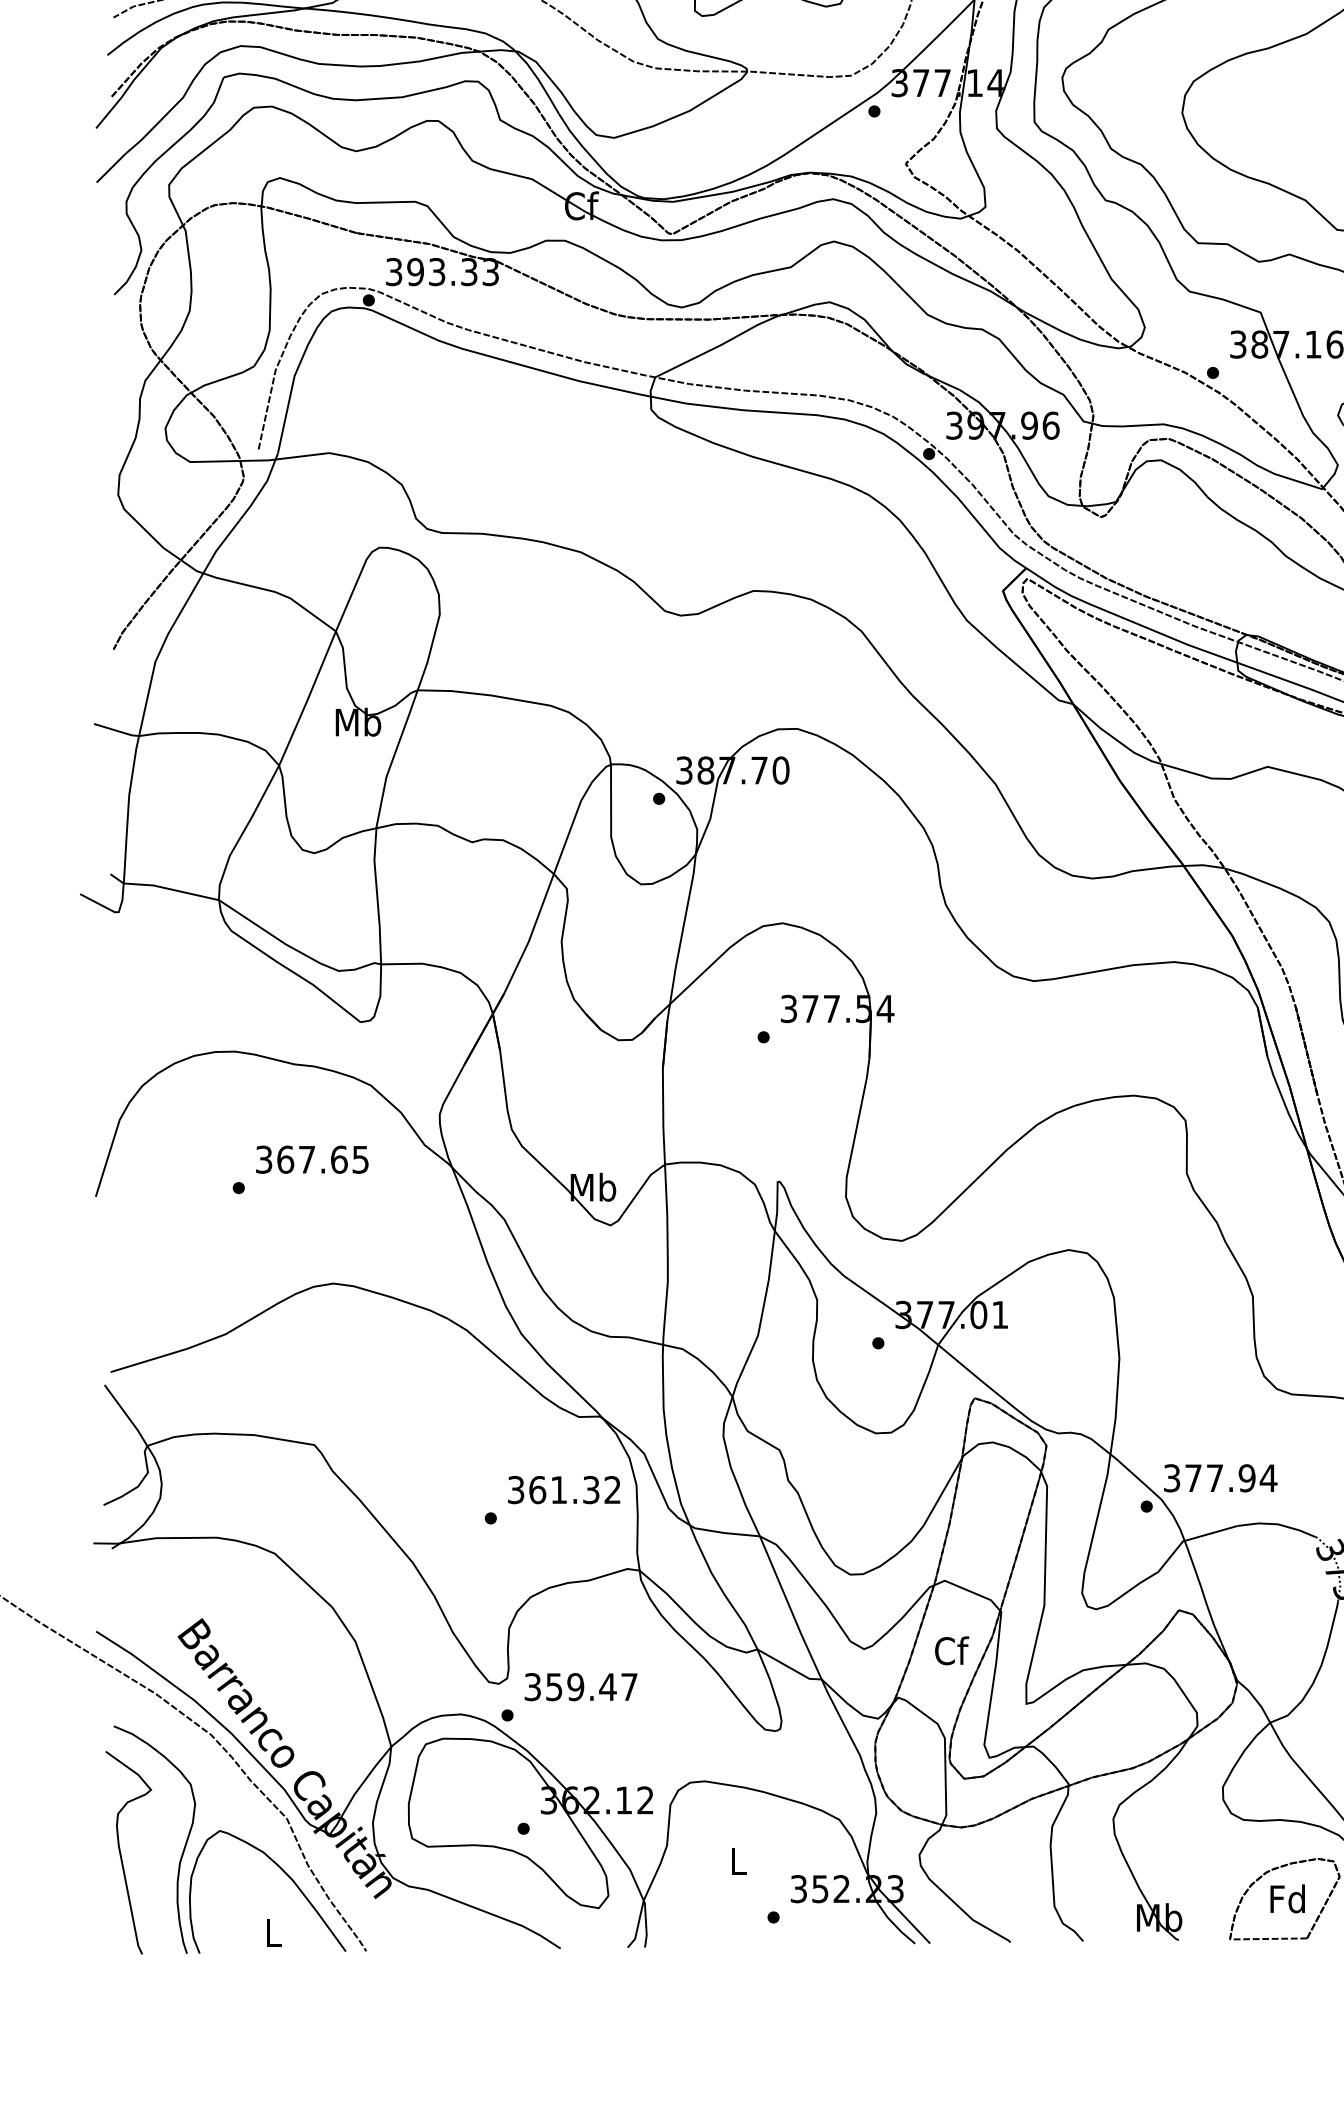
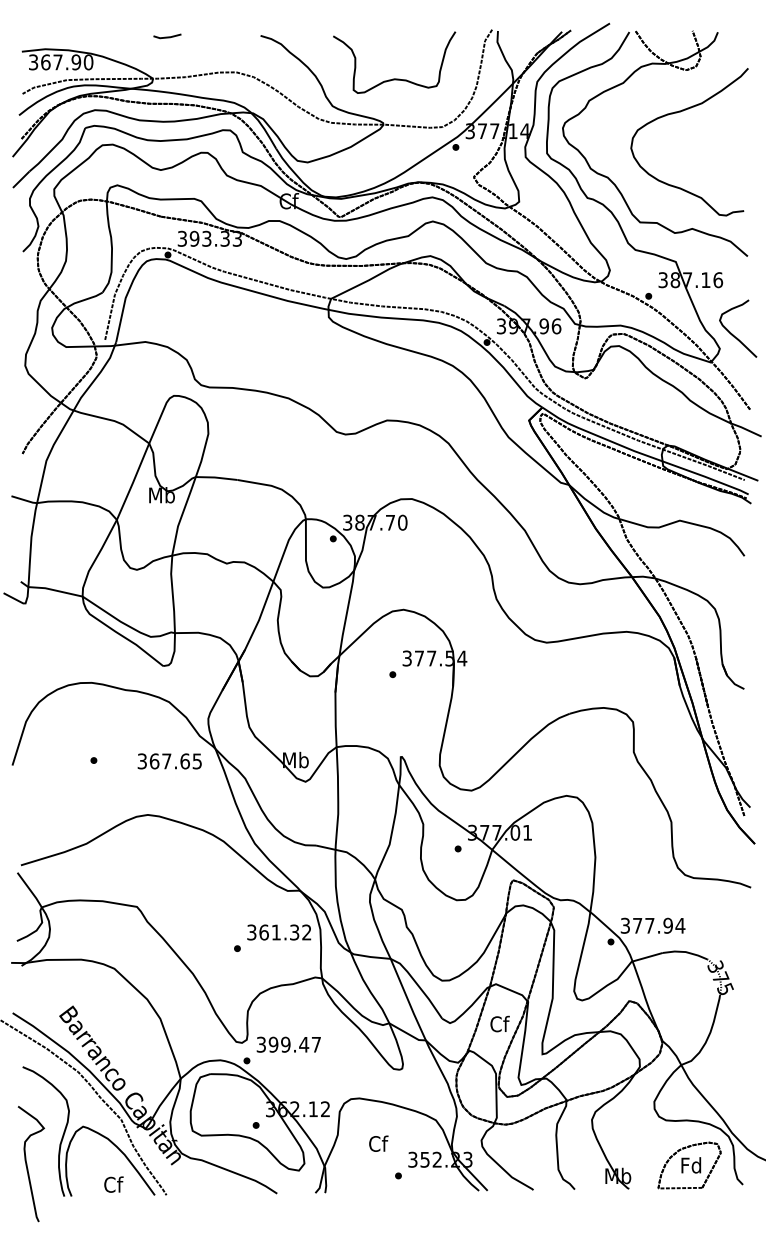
text: (311, 1159) -> (169, 761), moved
text: (554, 1686) -> (273, 1044), 359.47 -> 399.47
curve: (122, 1853) -> (27, 1164), moved
text: (738, 1860) -> (378, 1143), L -> Cf
text: (273, 1932) -> (113, 1184), L -> Cf

